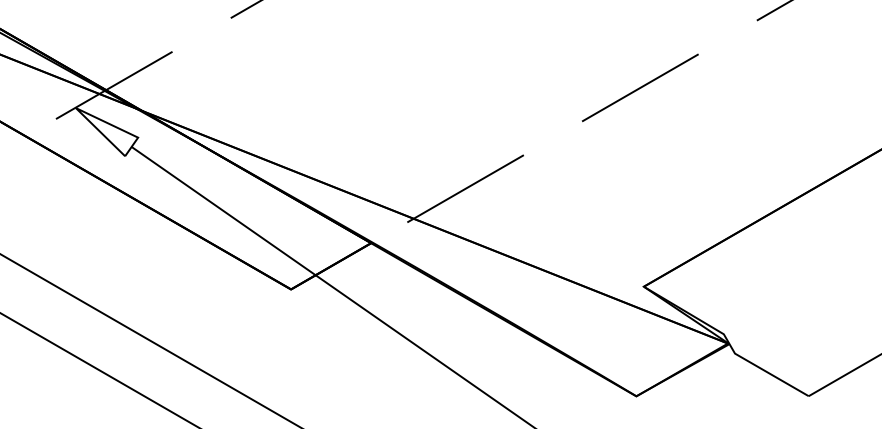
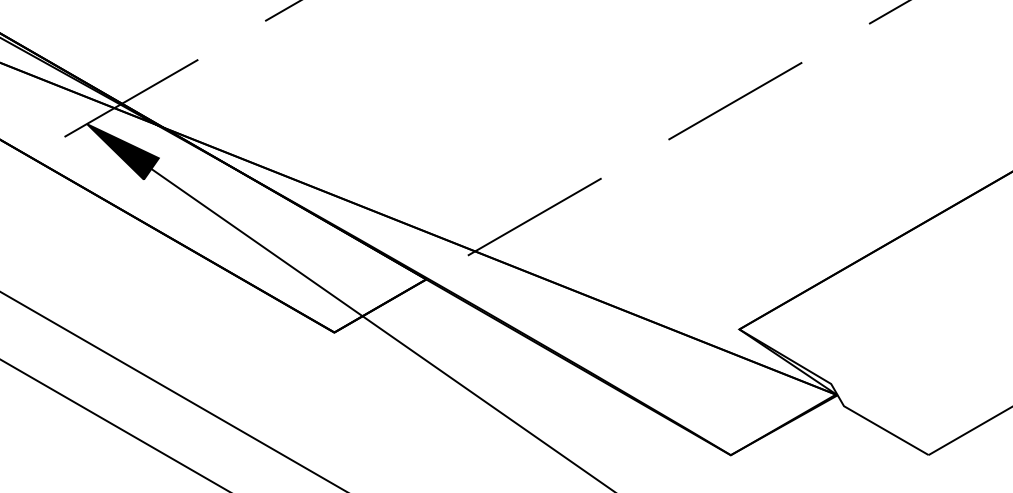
fill: (106, 131) -> (122, 151), added

